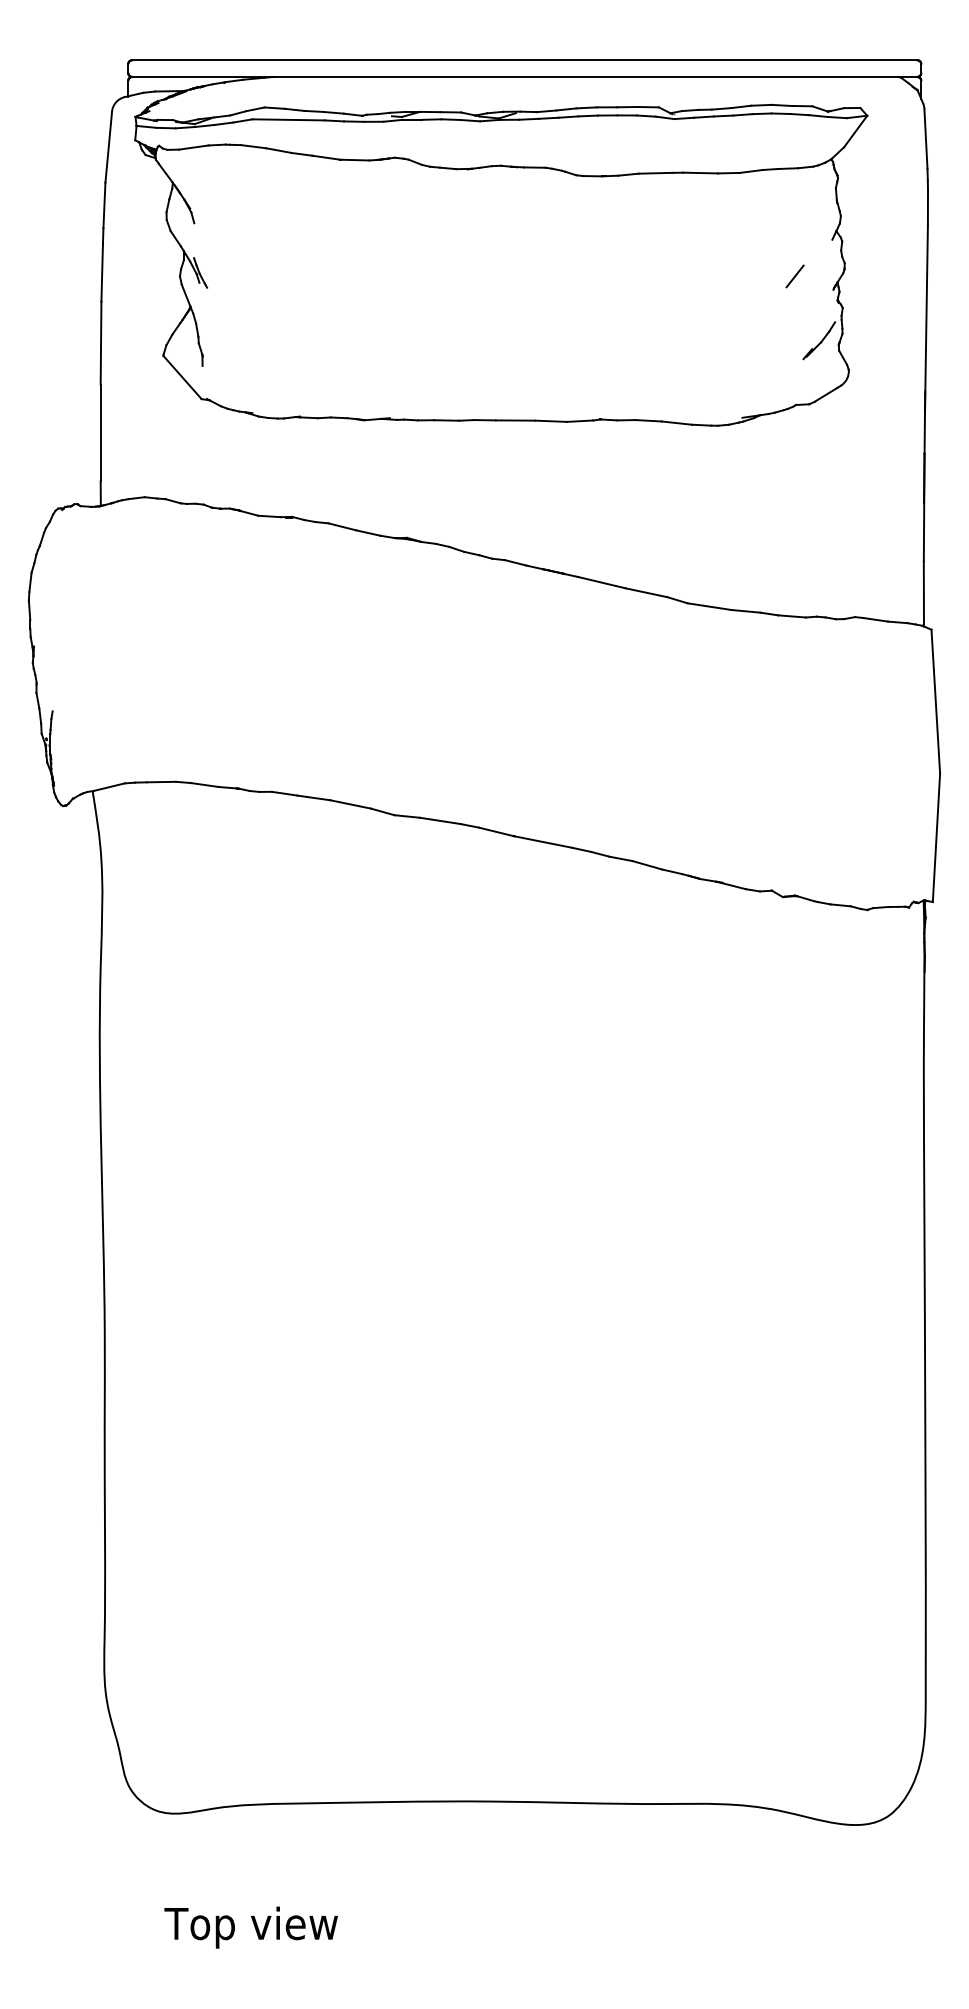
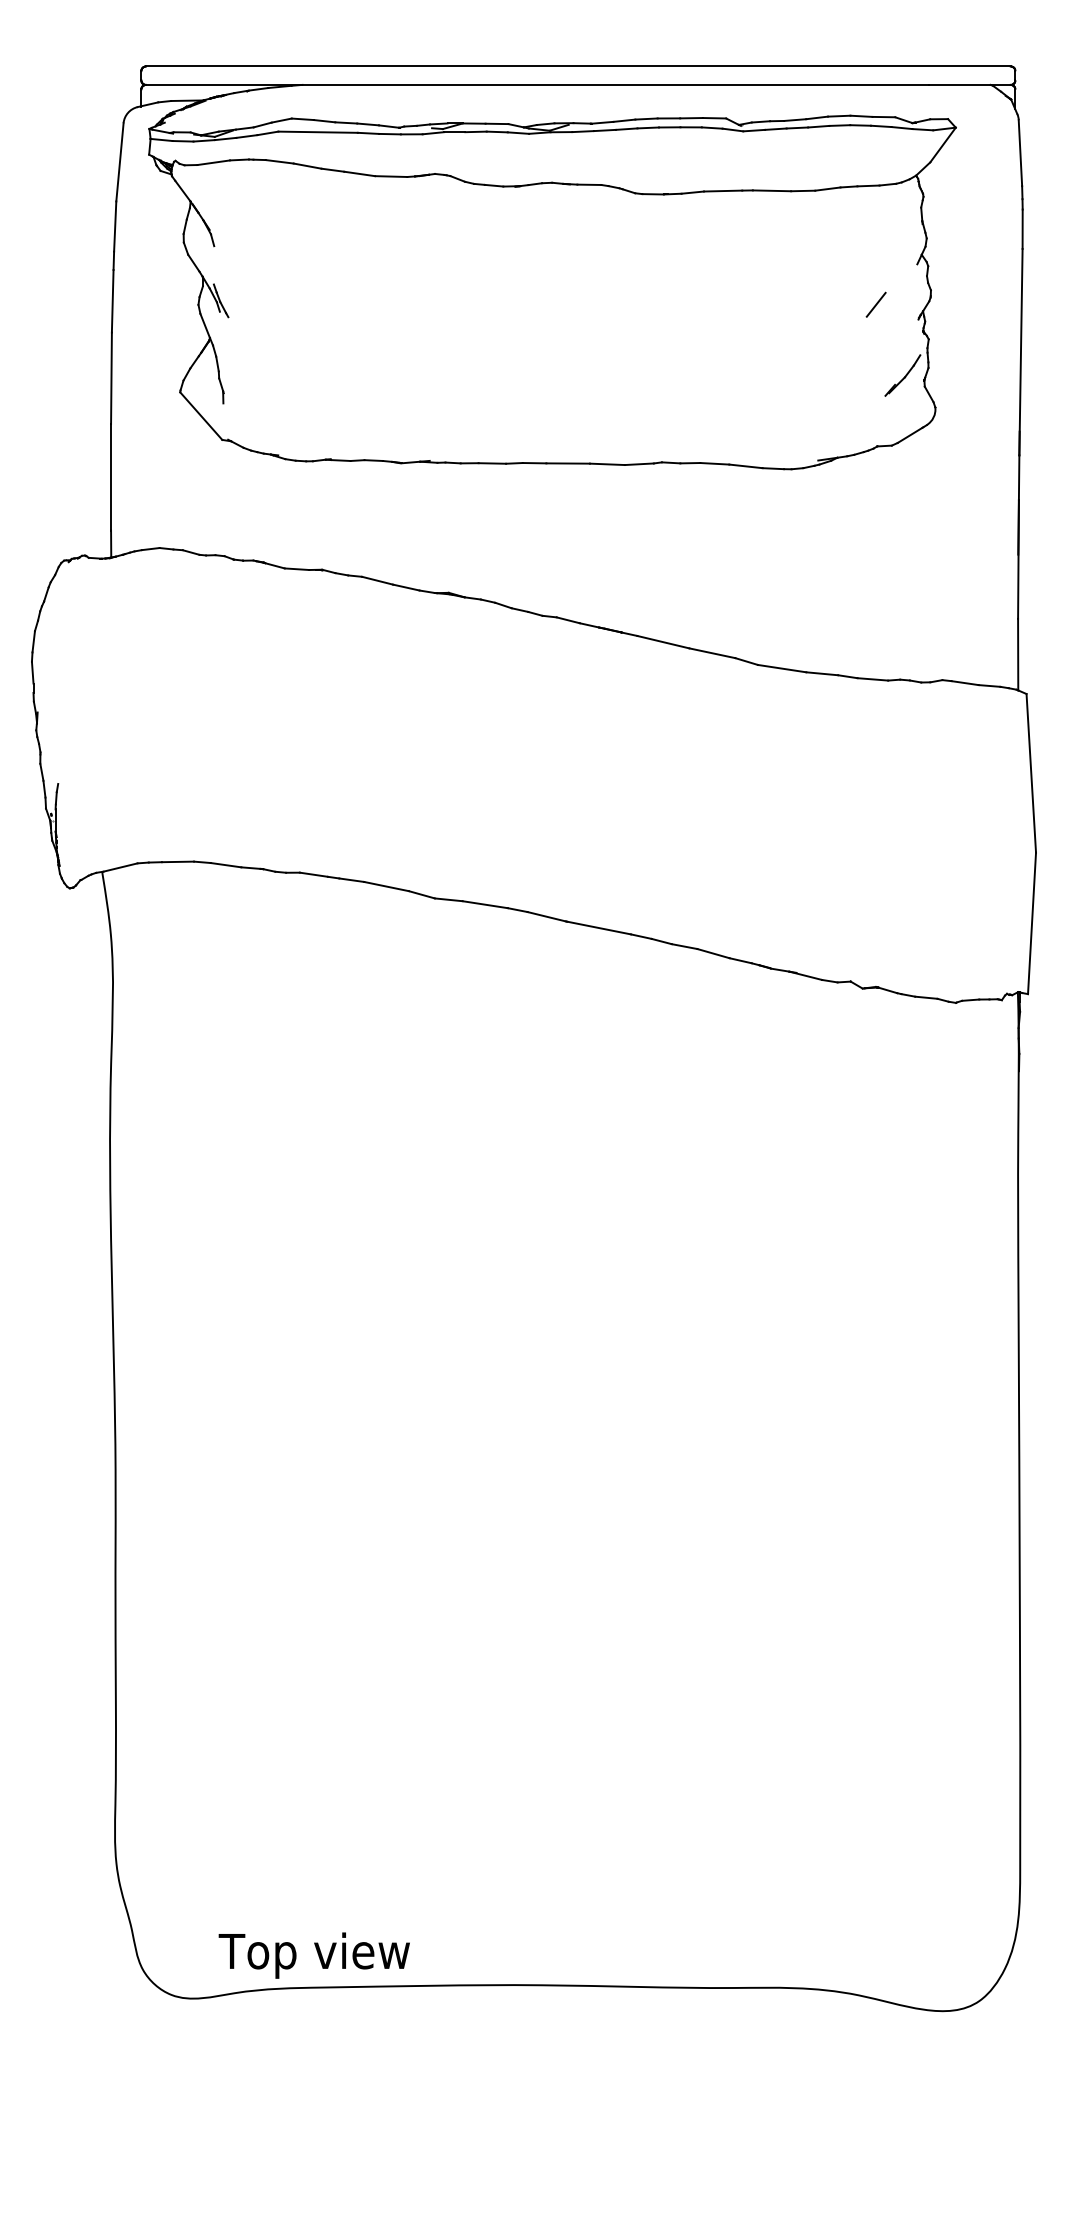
text: (250, 1927) -> (313, 1955), moved

